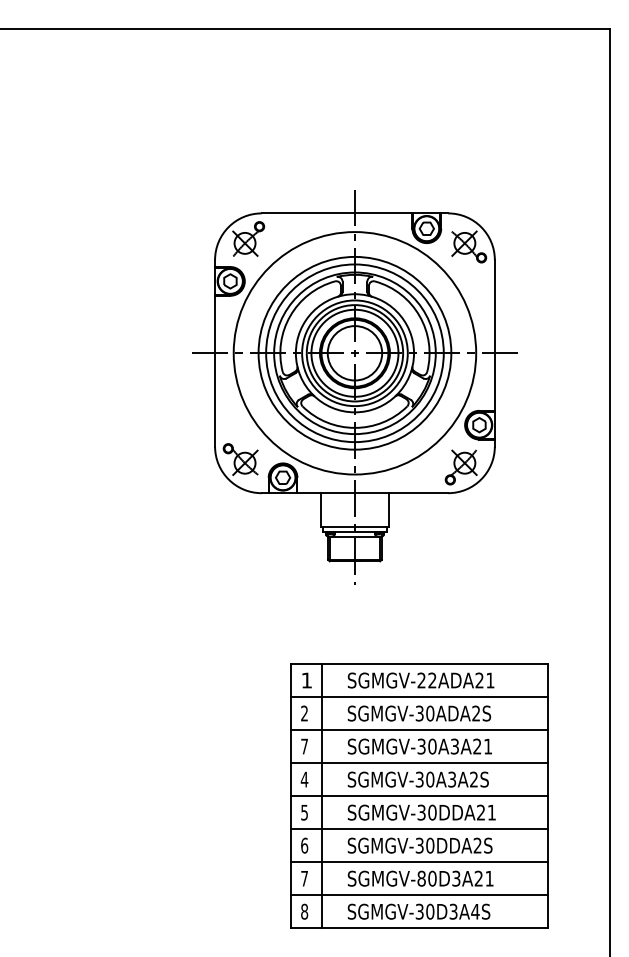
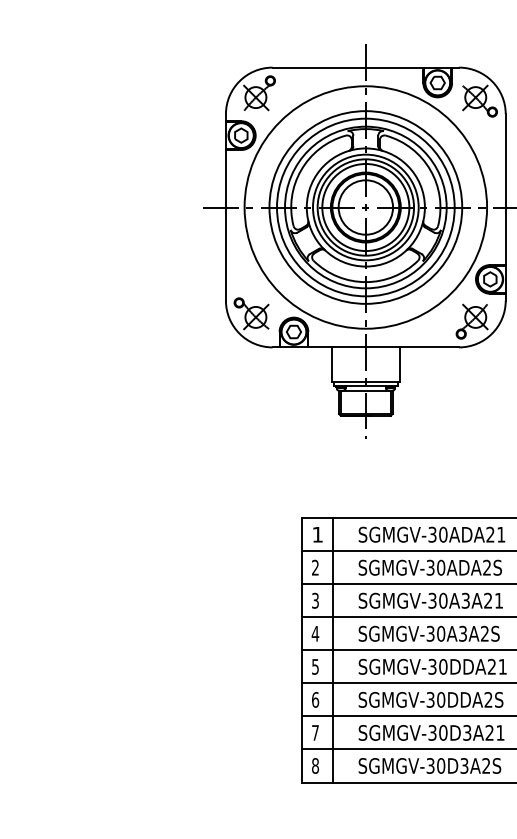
text: (426, 680) -> (437, 534), SGMGV-22ADA21 -> SGMGV-30ADA21
text: (304, 746) -> (315, 600), 7 -> 3
text: (421, 878) -> (432, 732), SGMGV-80D3A21 -> SGMGV-30D3A21
text: (475, 911) -> (486, 765), SGMGV-30D3A4S -> SGMGV-30D3A2S

